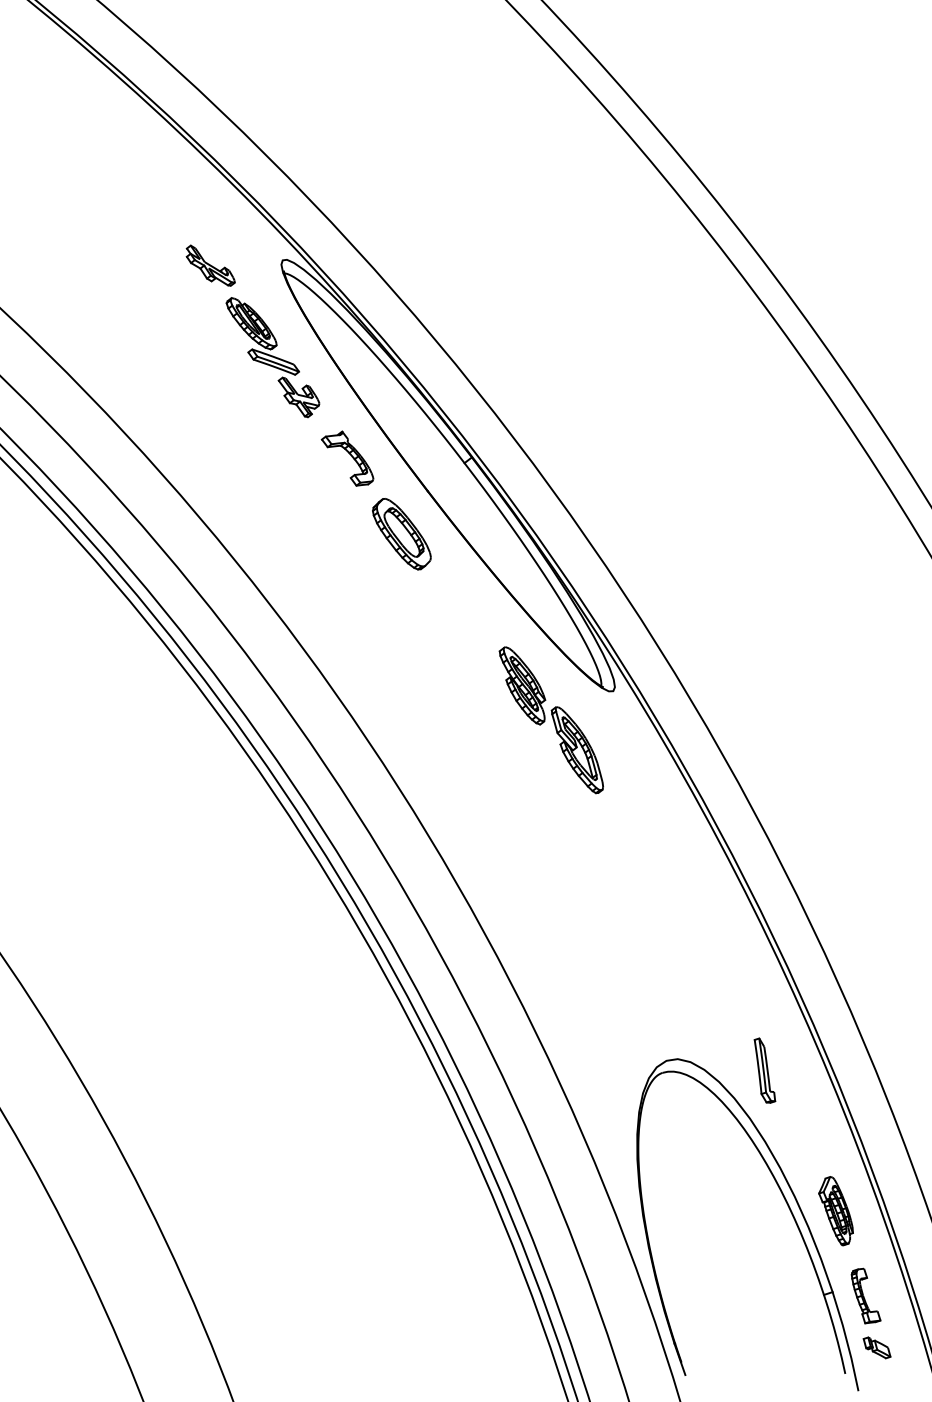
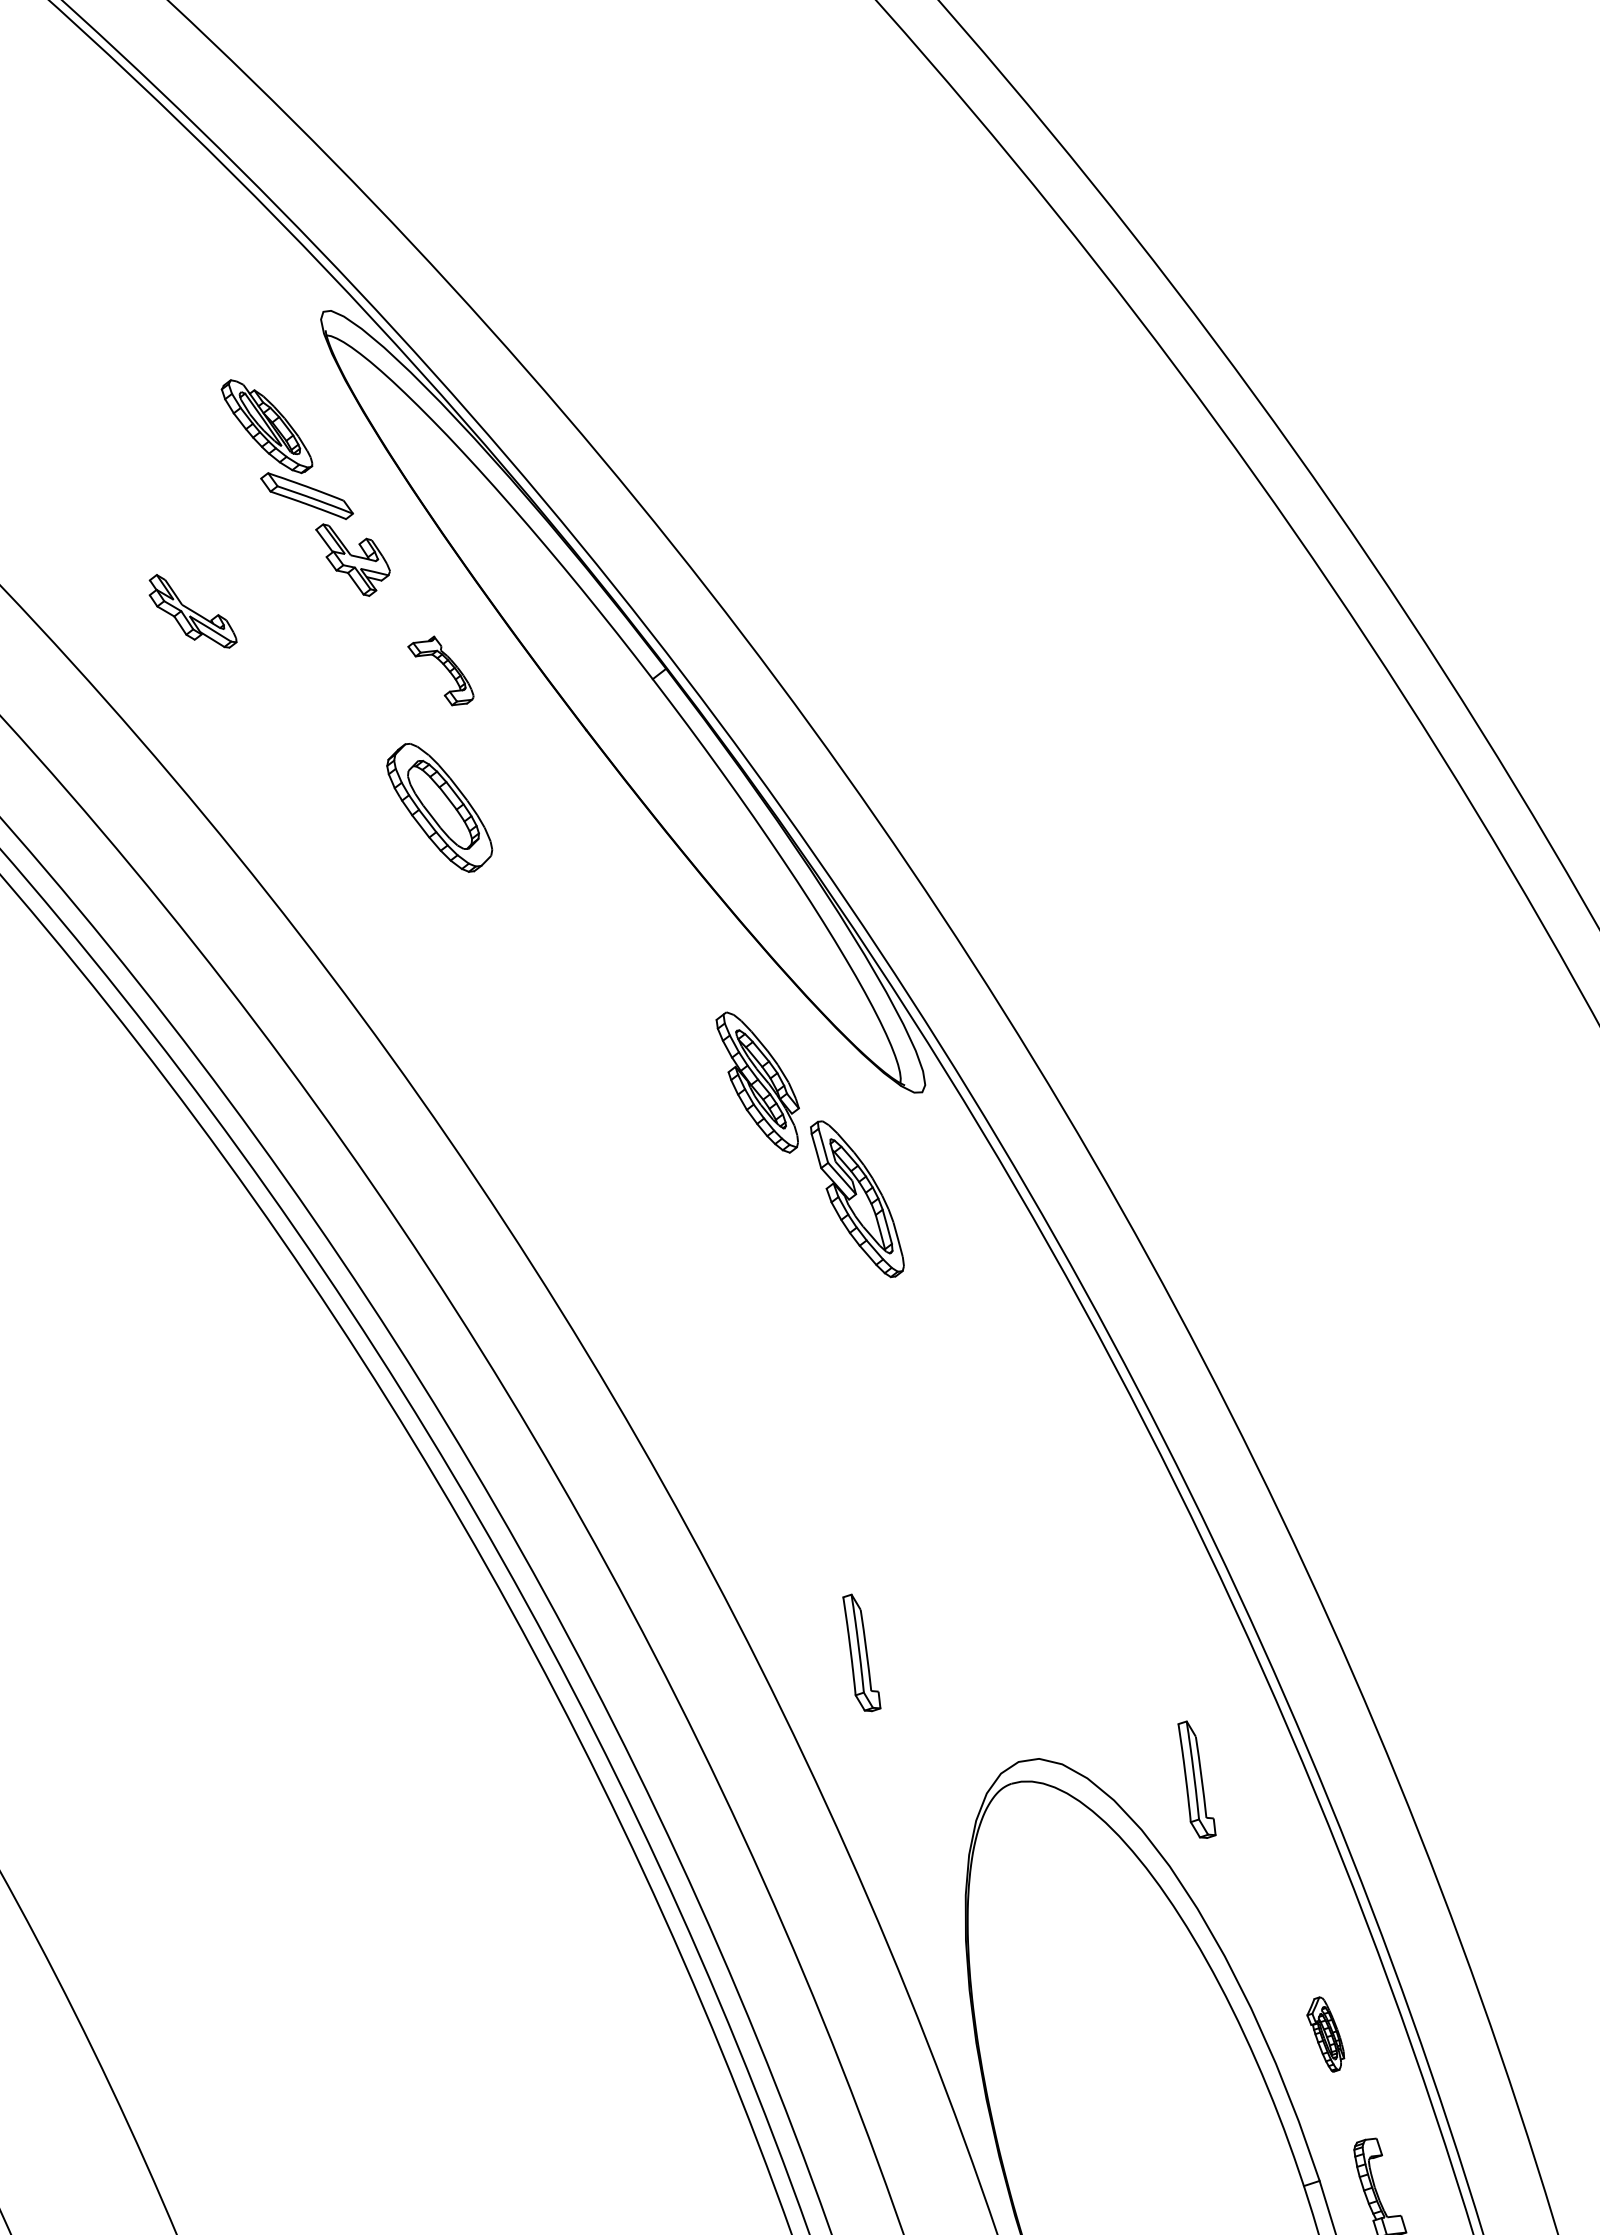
part: (210, 265) -> (192, 610), moved
part: (347, 458) -> (440, 670), size x0.7
part: (401, 534) -> (438, 808), moved
part: (579, 1000) -> (861, 1652), added
part: (835, 1211) -> (1324, 2034), size x0.6

